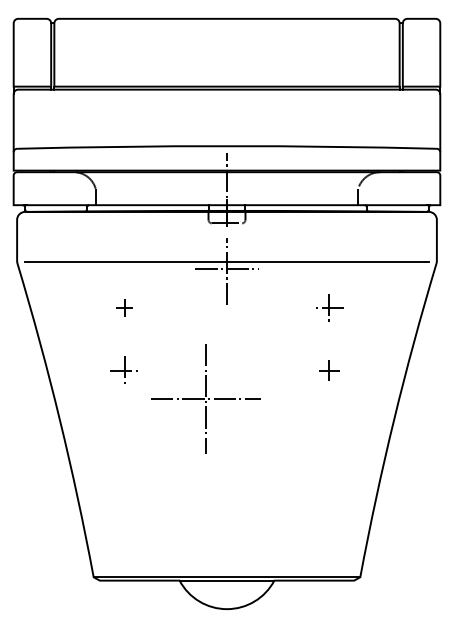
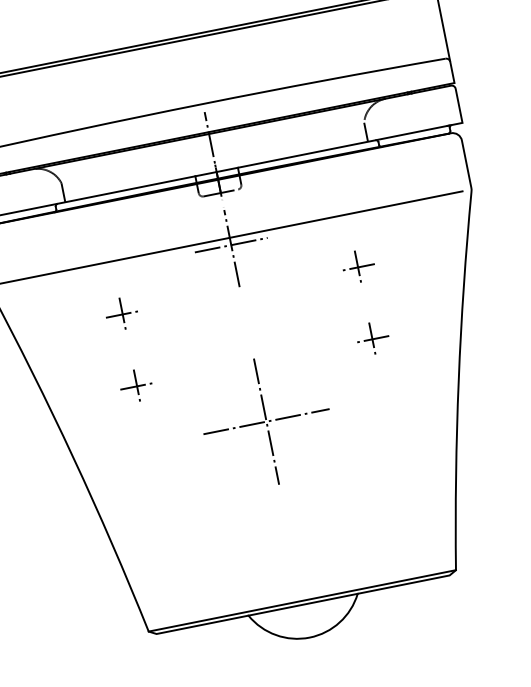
part: (123, 307) -> (120, 313), size x1.67
part: (329, 369) -> (372, 337), size x1.43
part: (205, 398) -> (265, 421), moved

